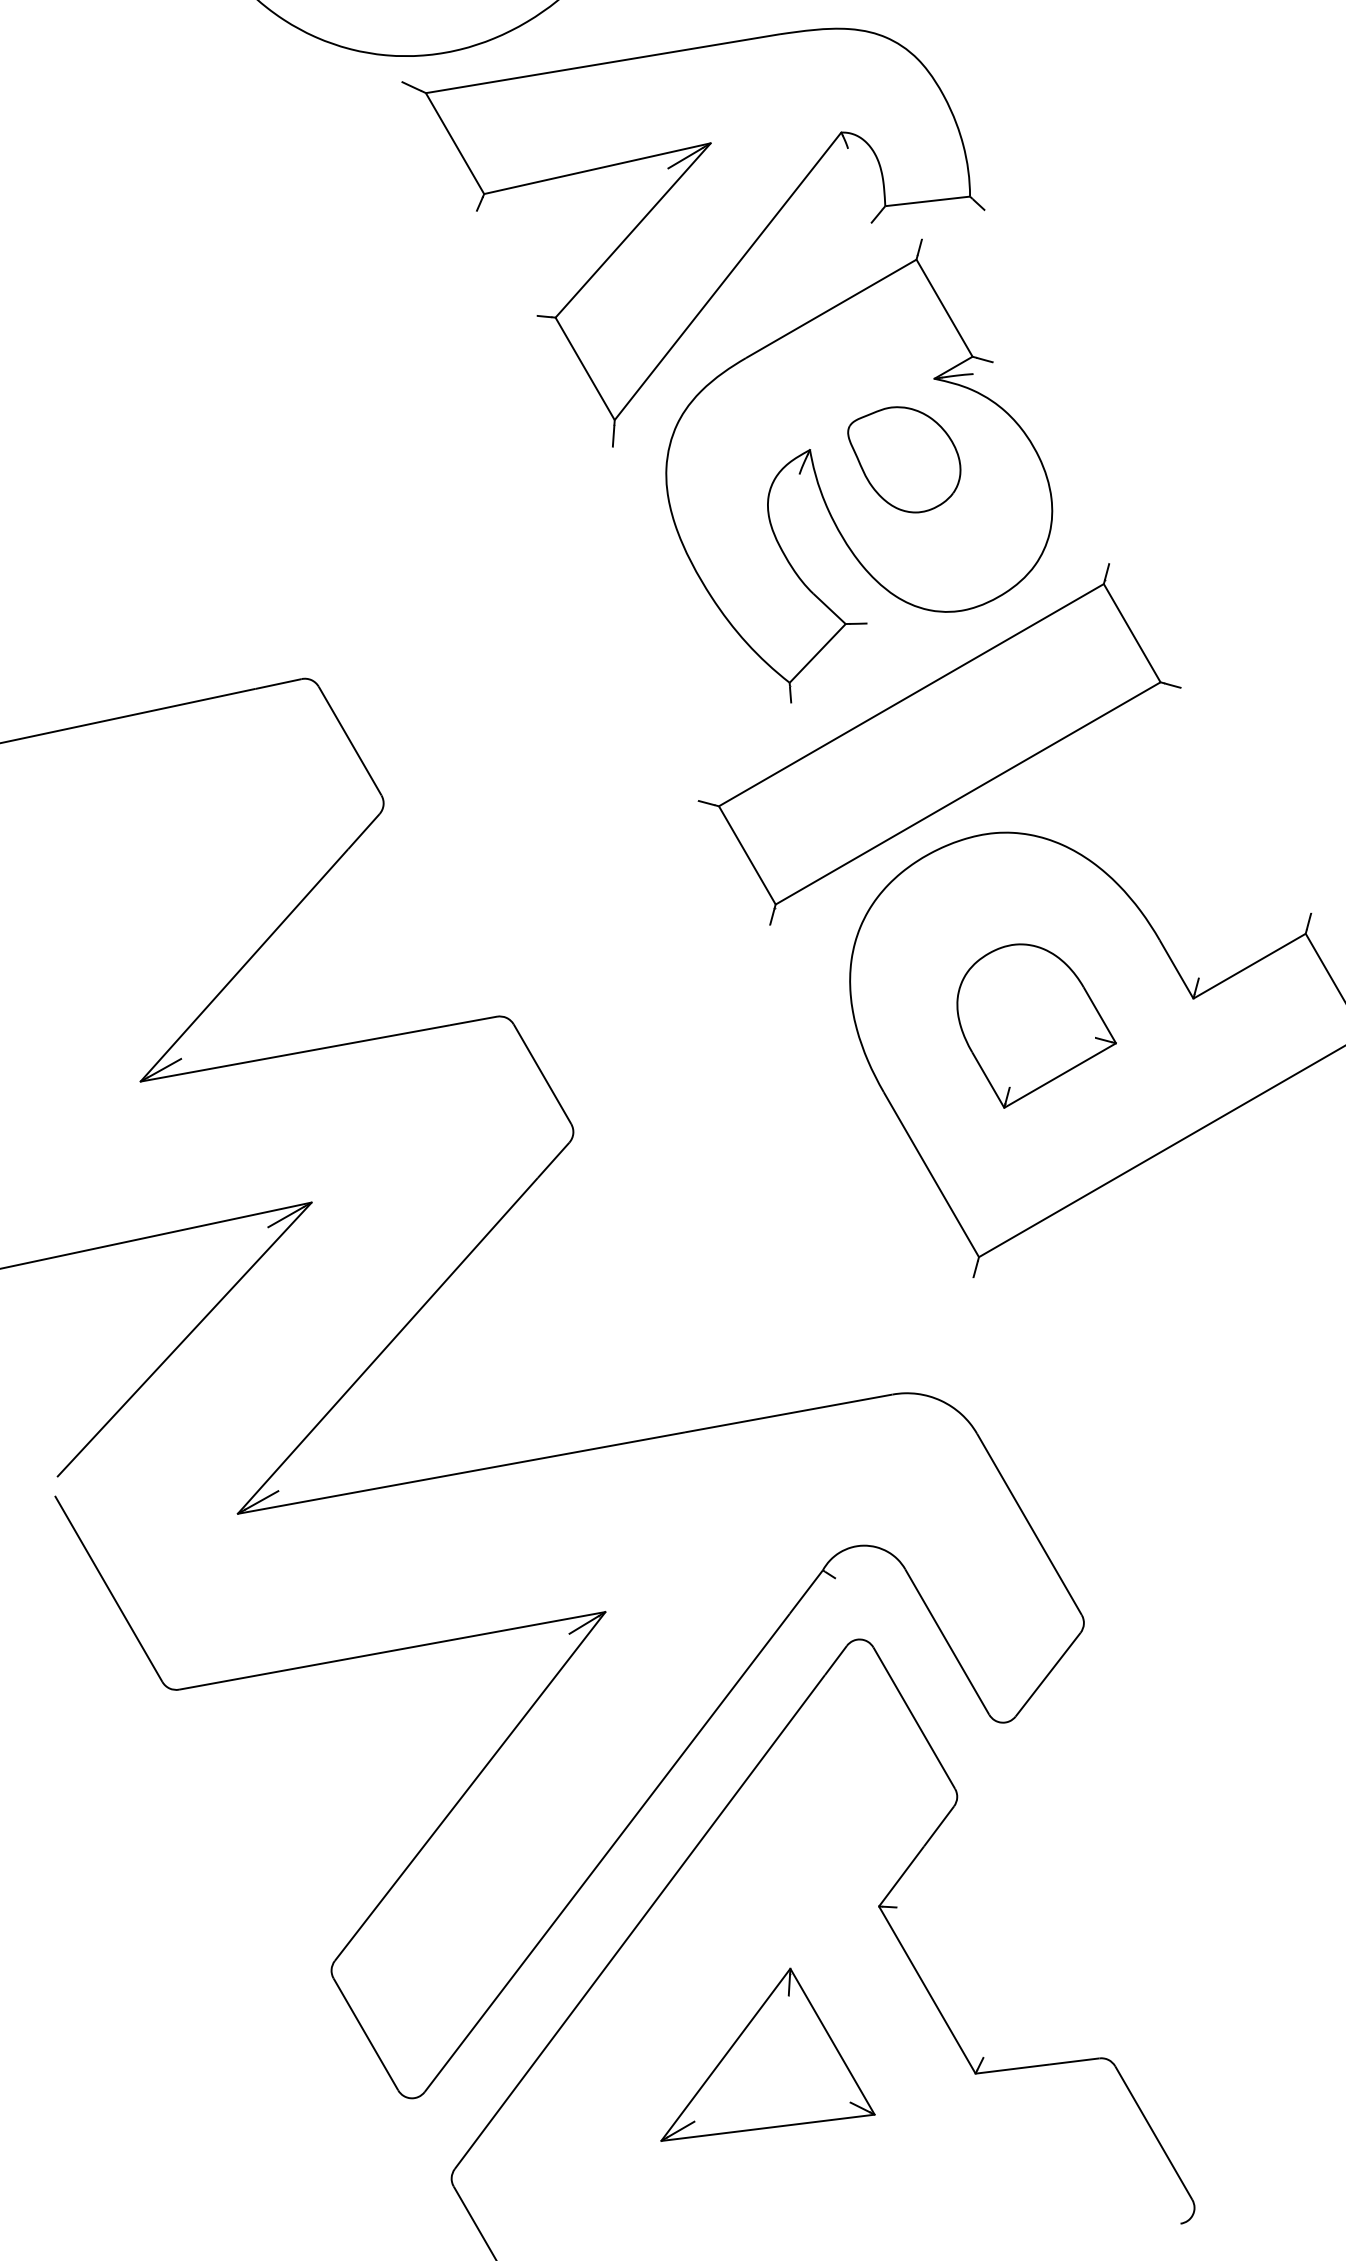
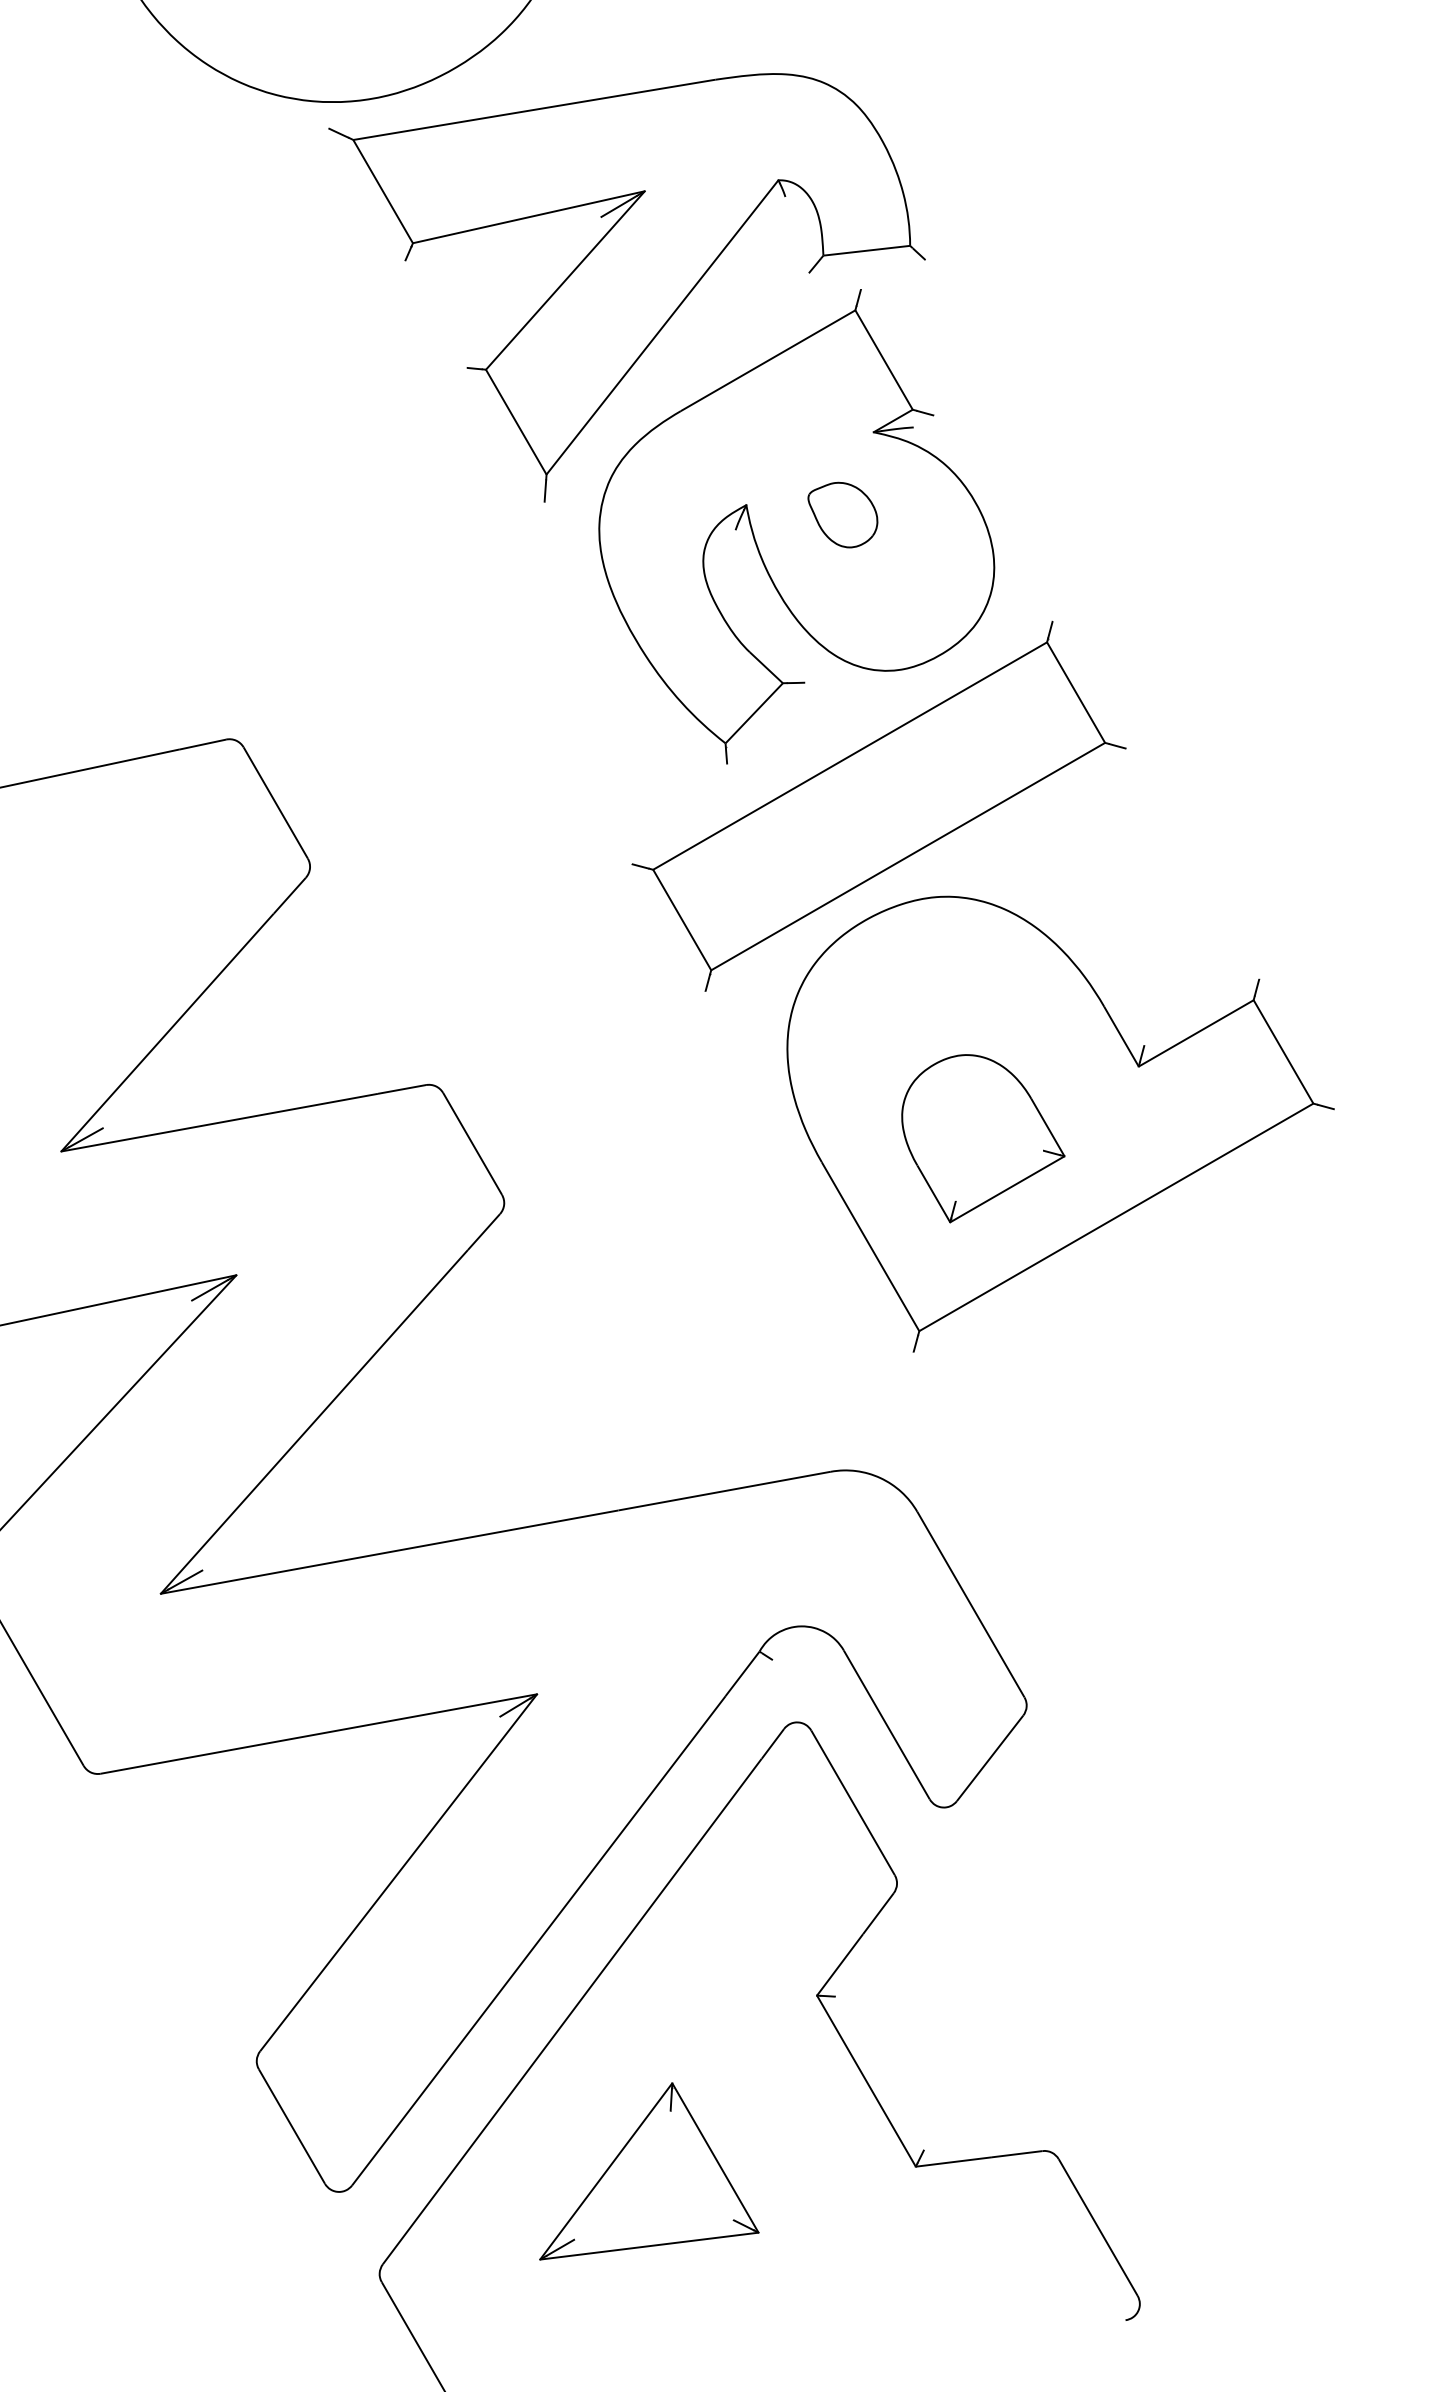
part: (903, 459) -> (842, 514), size x0.6
part: (1036, 1025) -> (983, 1138), moved
part: (768, 2054) -> (649, 2171), moved

